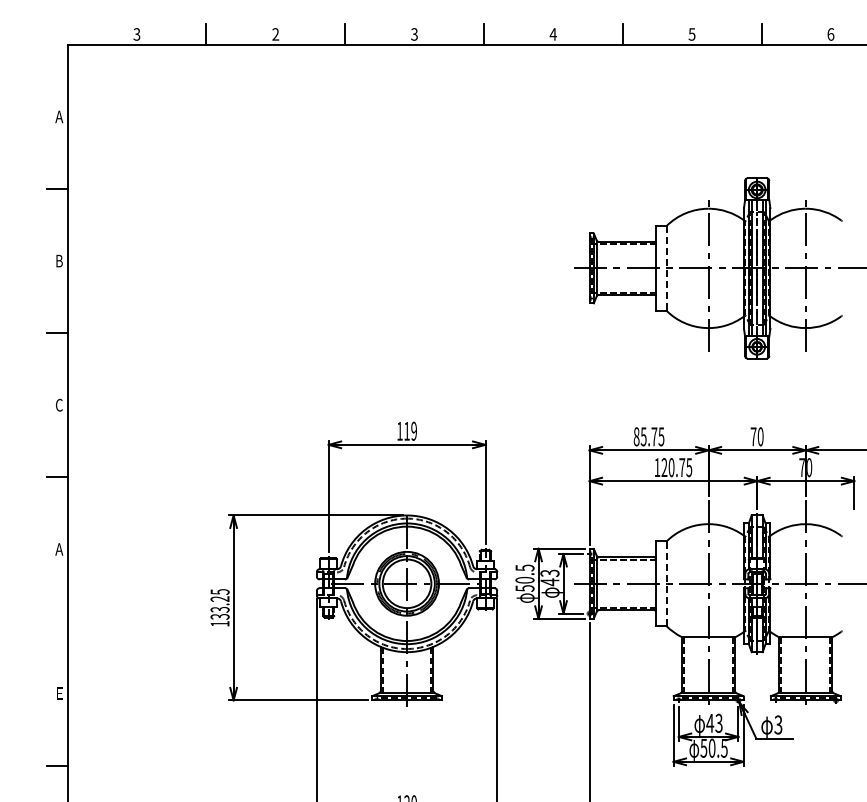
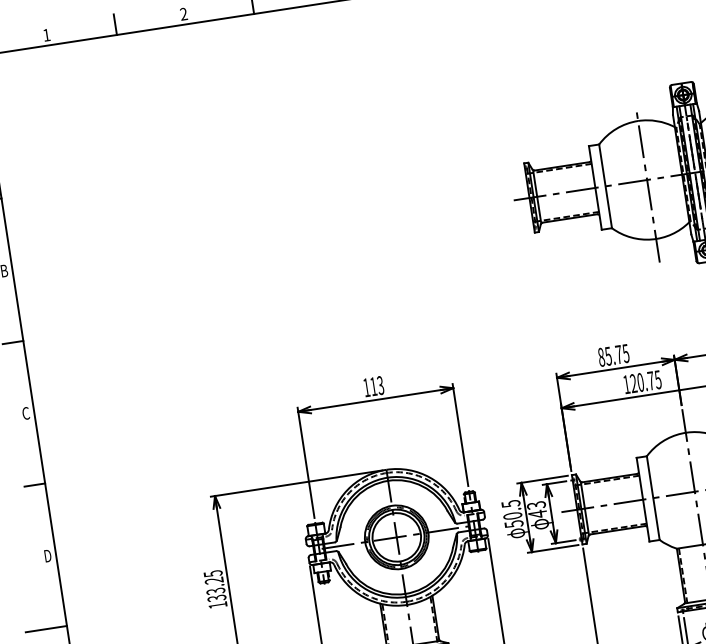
text: (136, 34) -> (46, 35), 3 -> 1
line: (666, 268) -> (605, 186), dashed -> solid
text: (413, 431) -> (380, 385), 119 -> 113
text: (59, 549) -> (48, 556), A -> D
line: (666, 583) -> (653, 497), dashed -> solid
line: (46, 621) -> (46, 629), added

